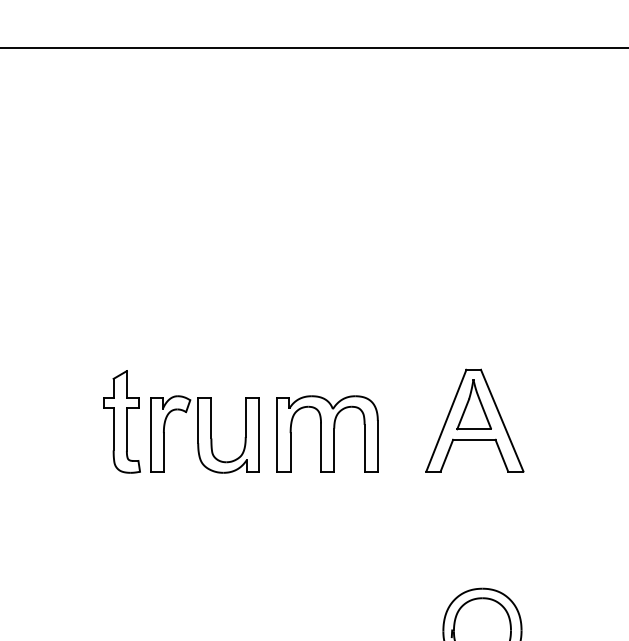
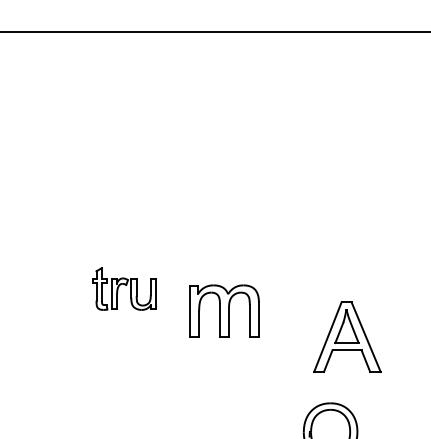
part: (475, 419) -> (347, 336), moved
part: (181, 421) -> (124, 288), size x0.6
part: (327, 432) -> (224, 310), moved

